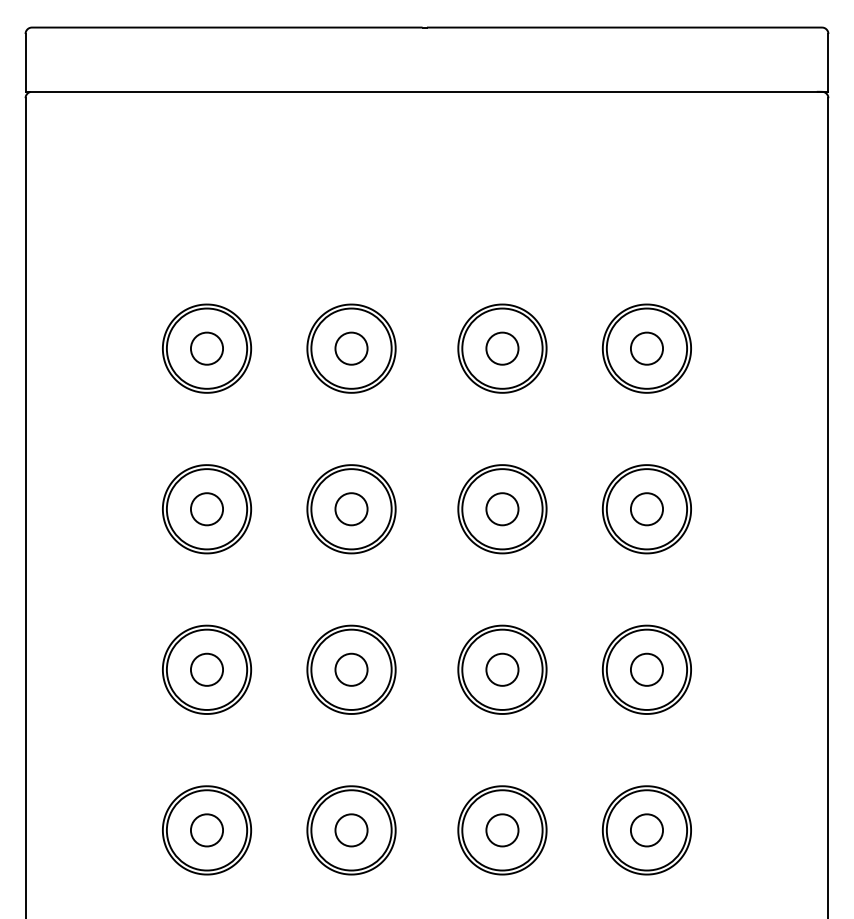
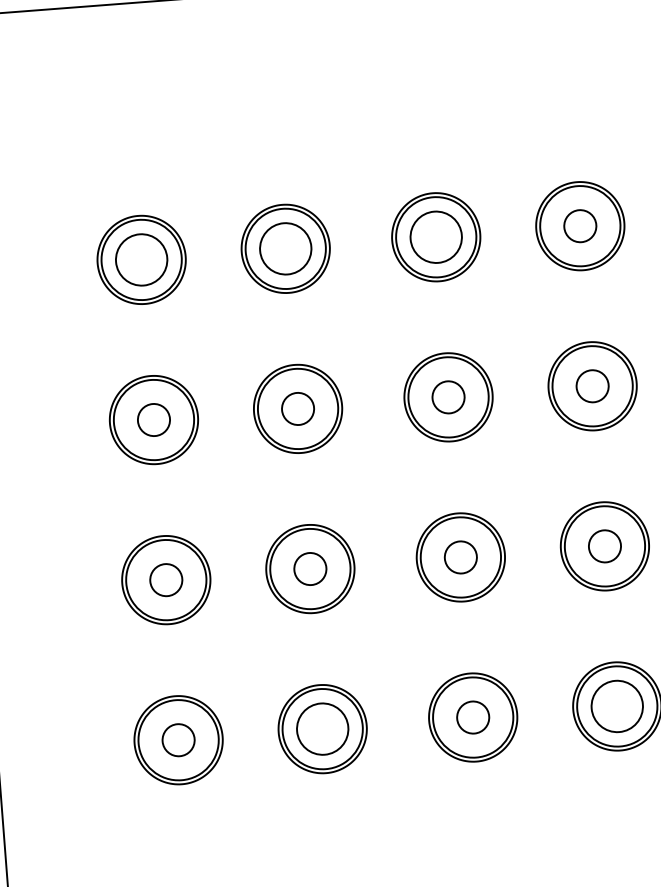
circle: (206, 348) -> (141, 259), size x1.6
circle: (351, 348) -> (285, 248), size x1.6
circle: (502, 348) -> (436, 237), size x1.6
circle: (351, 830) -> (322, 729), size x1.6
circle: (646, 830) -> (616, 706), size x1.6

